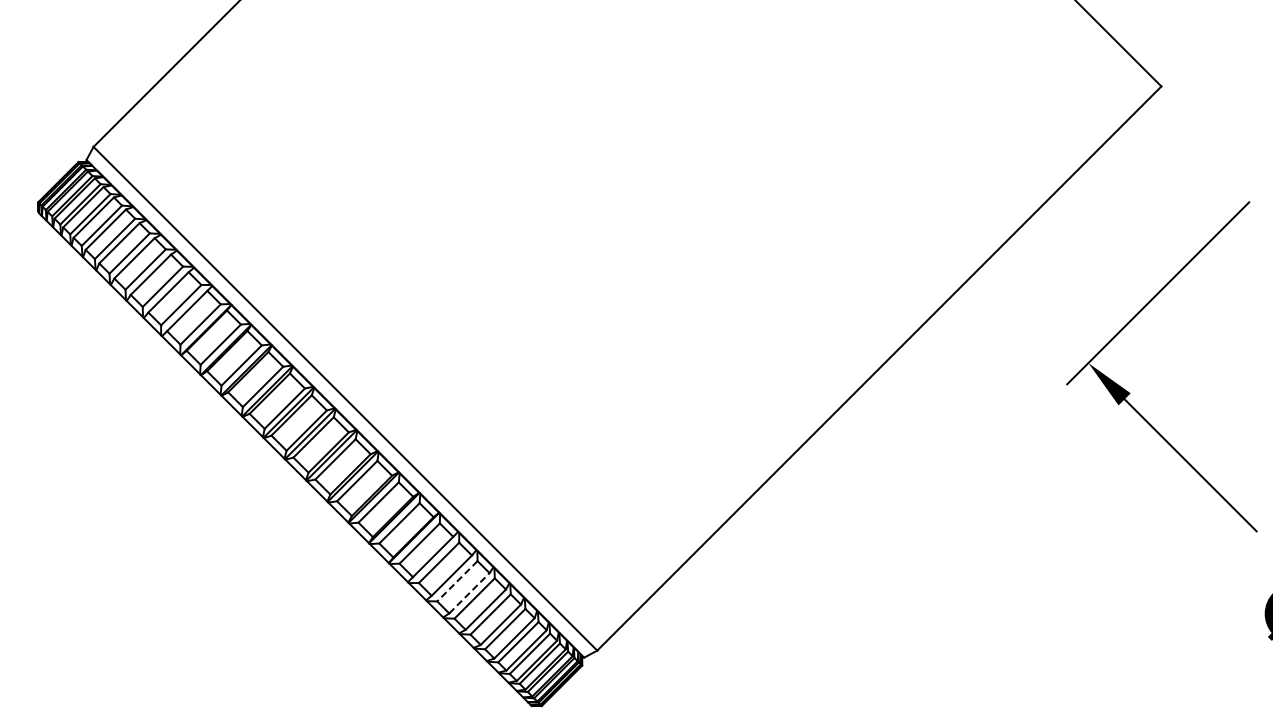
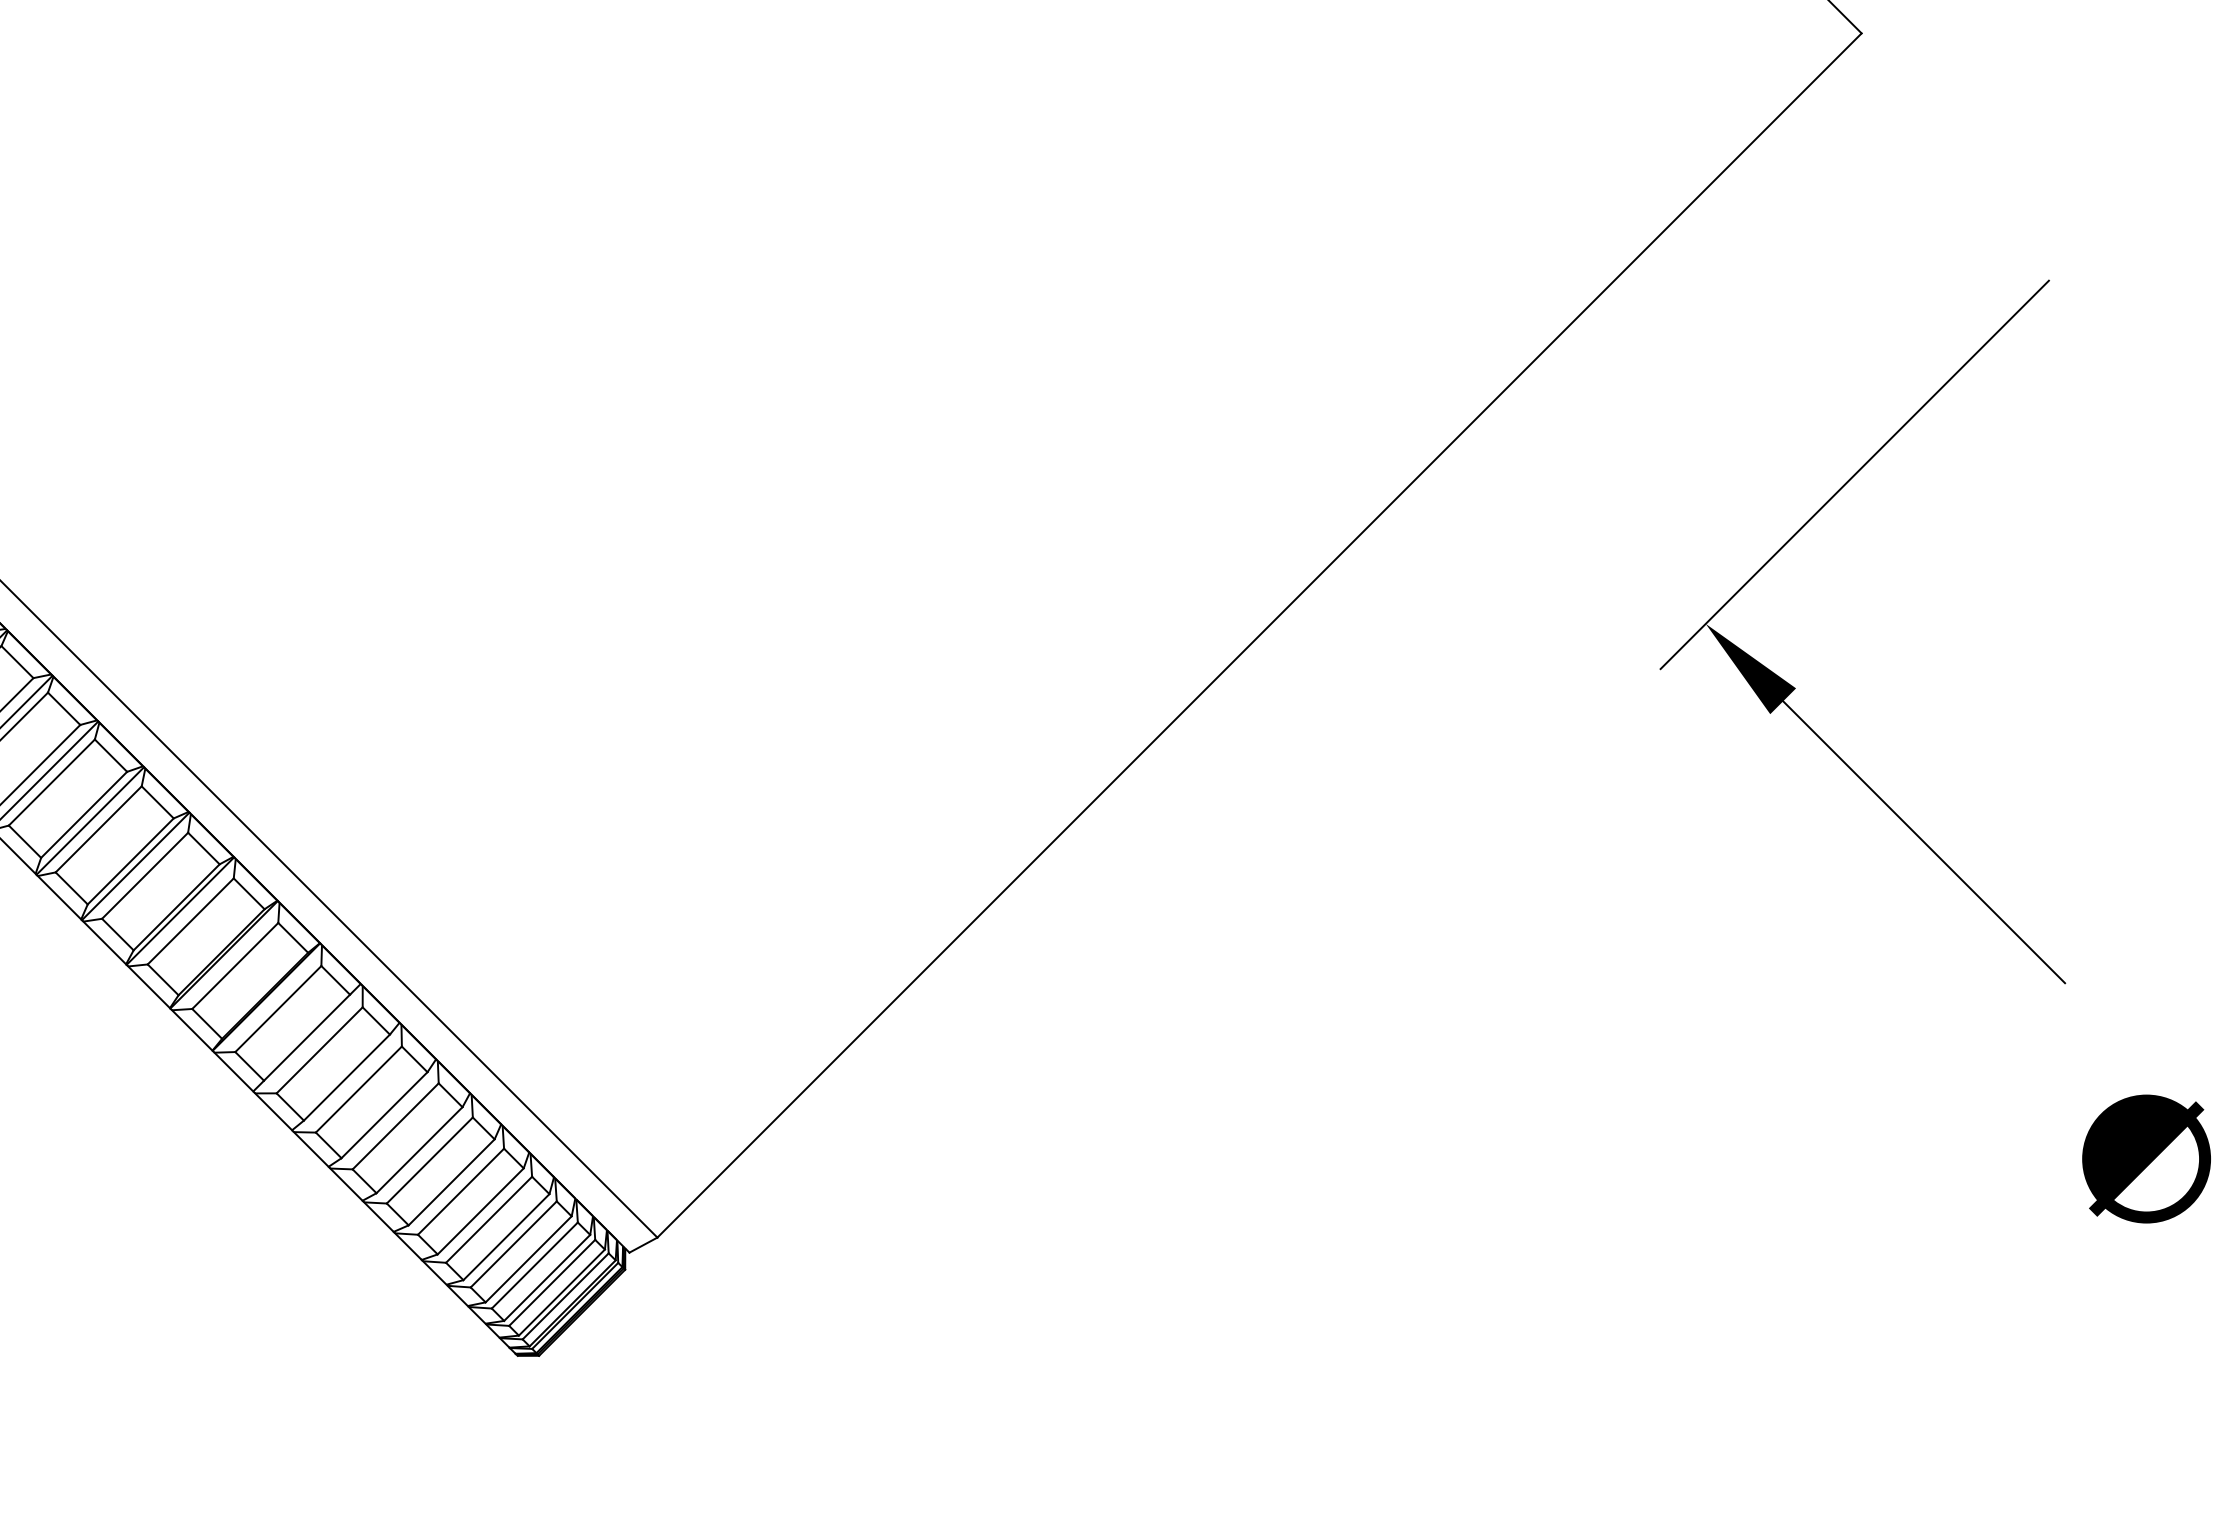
line: (457, 581) -> (359, 1090), dashed -> solid
line: (469, 592) -> (384, 1113), dashed -> solid

